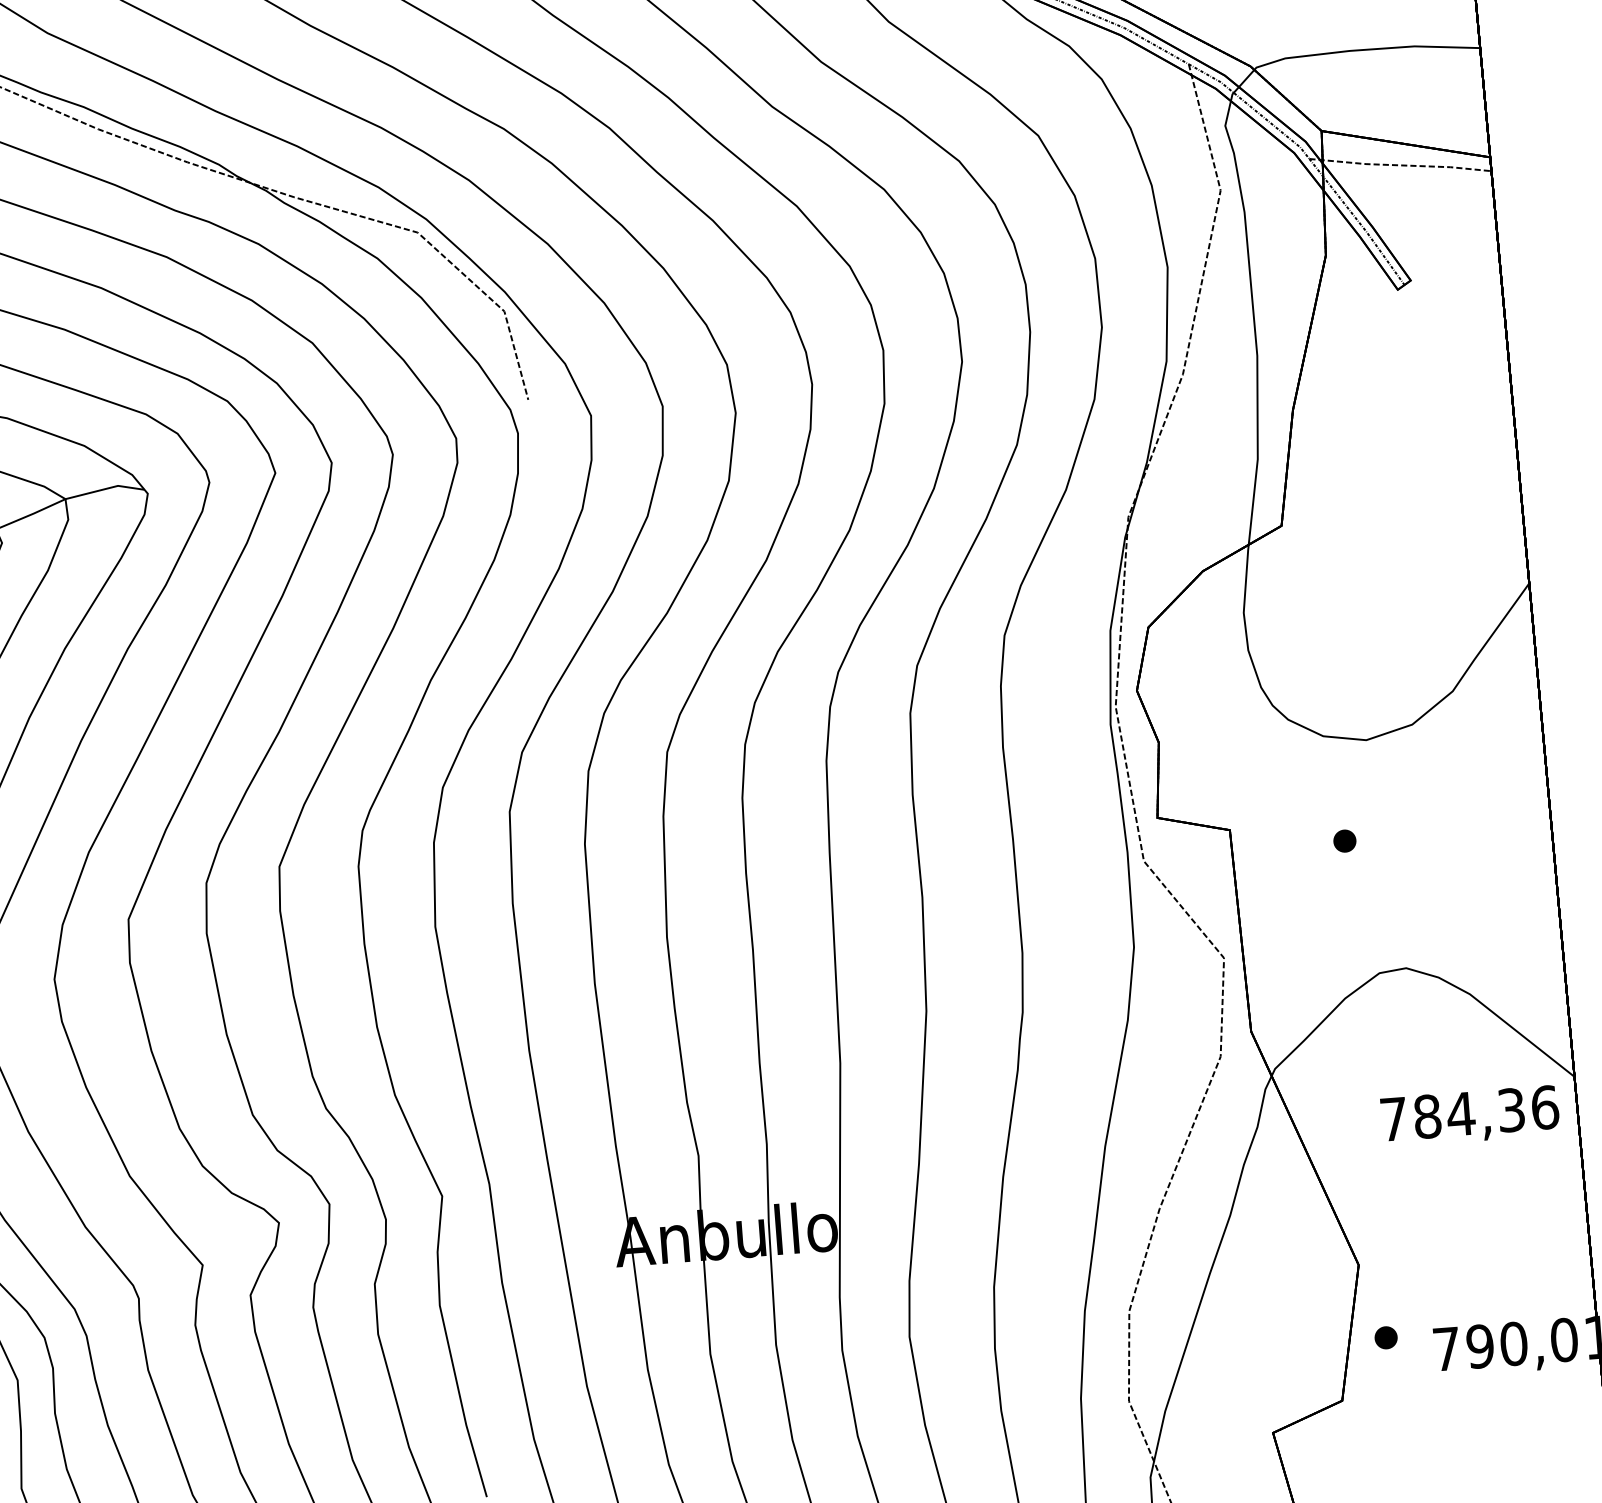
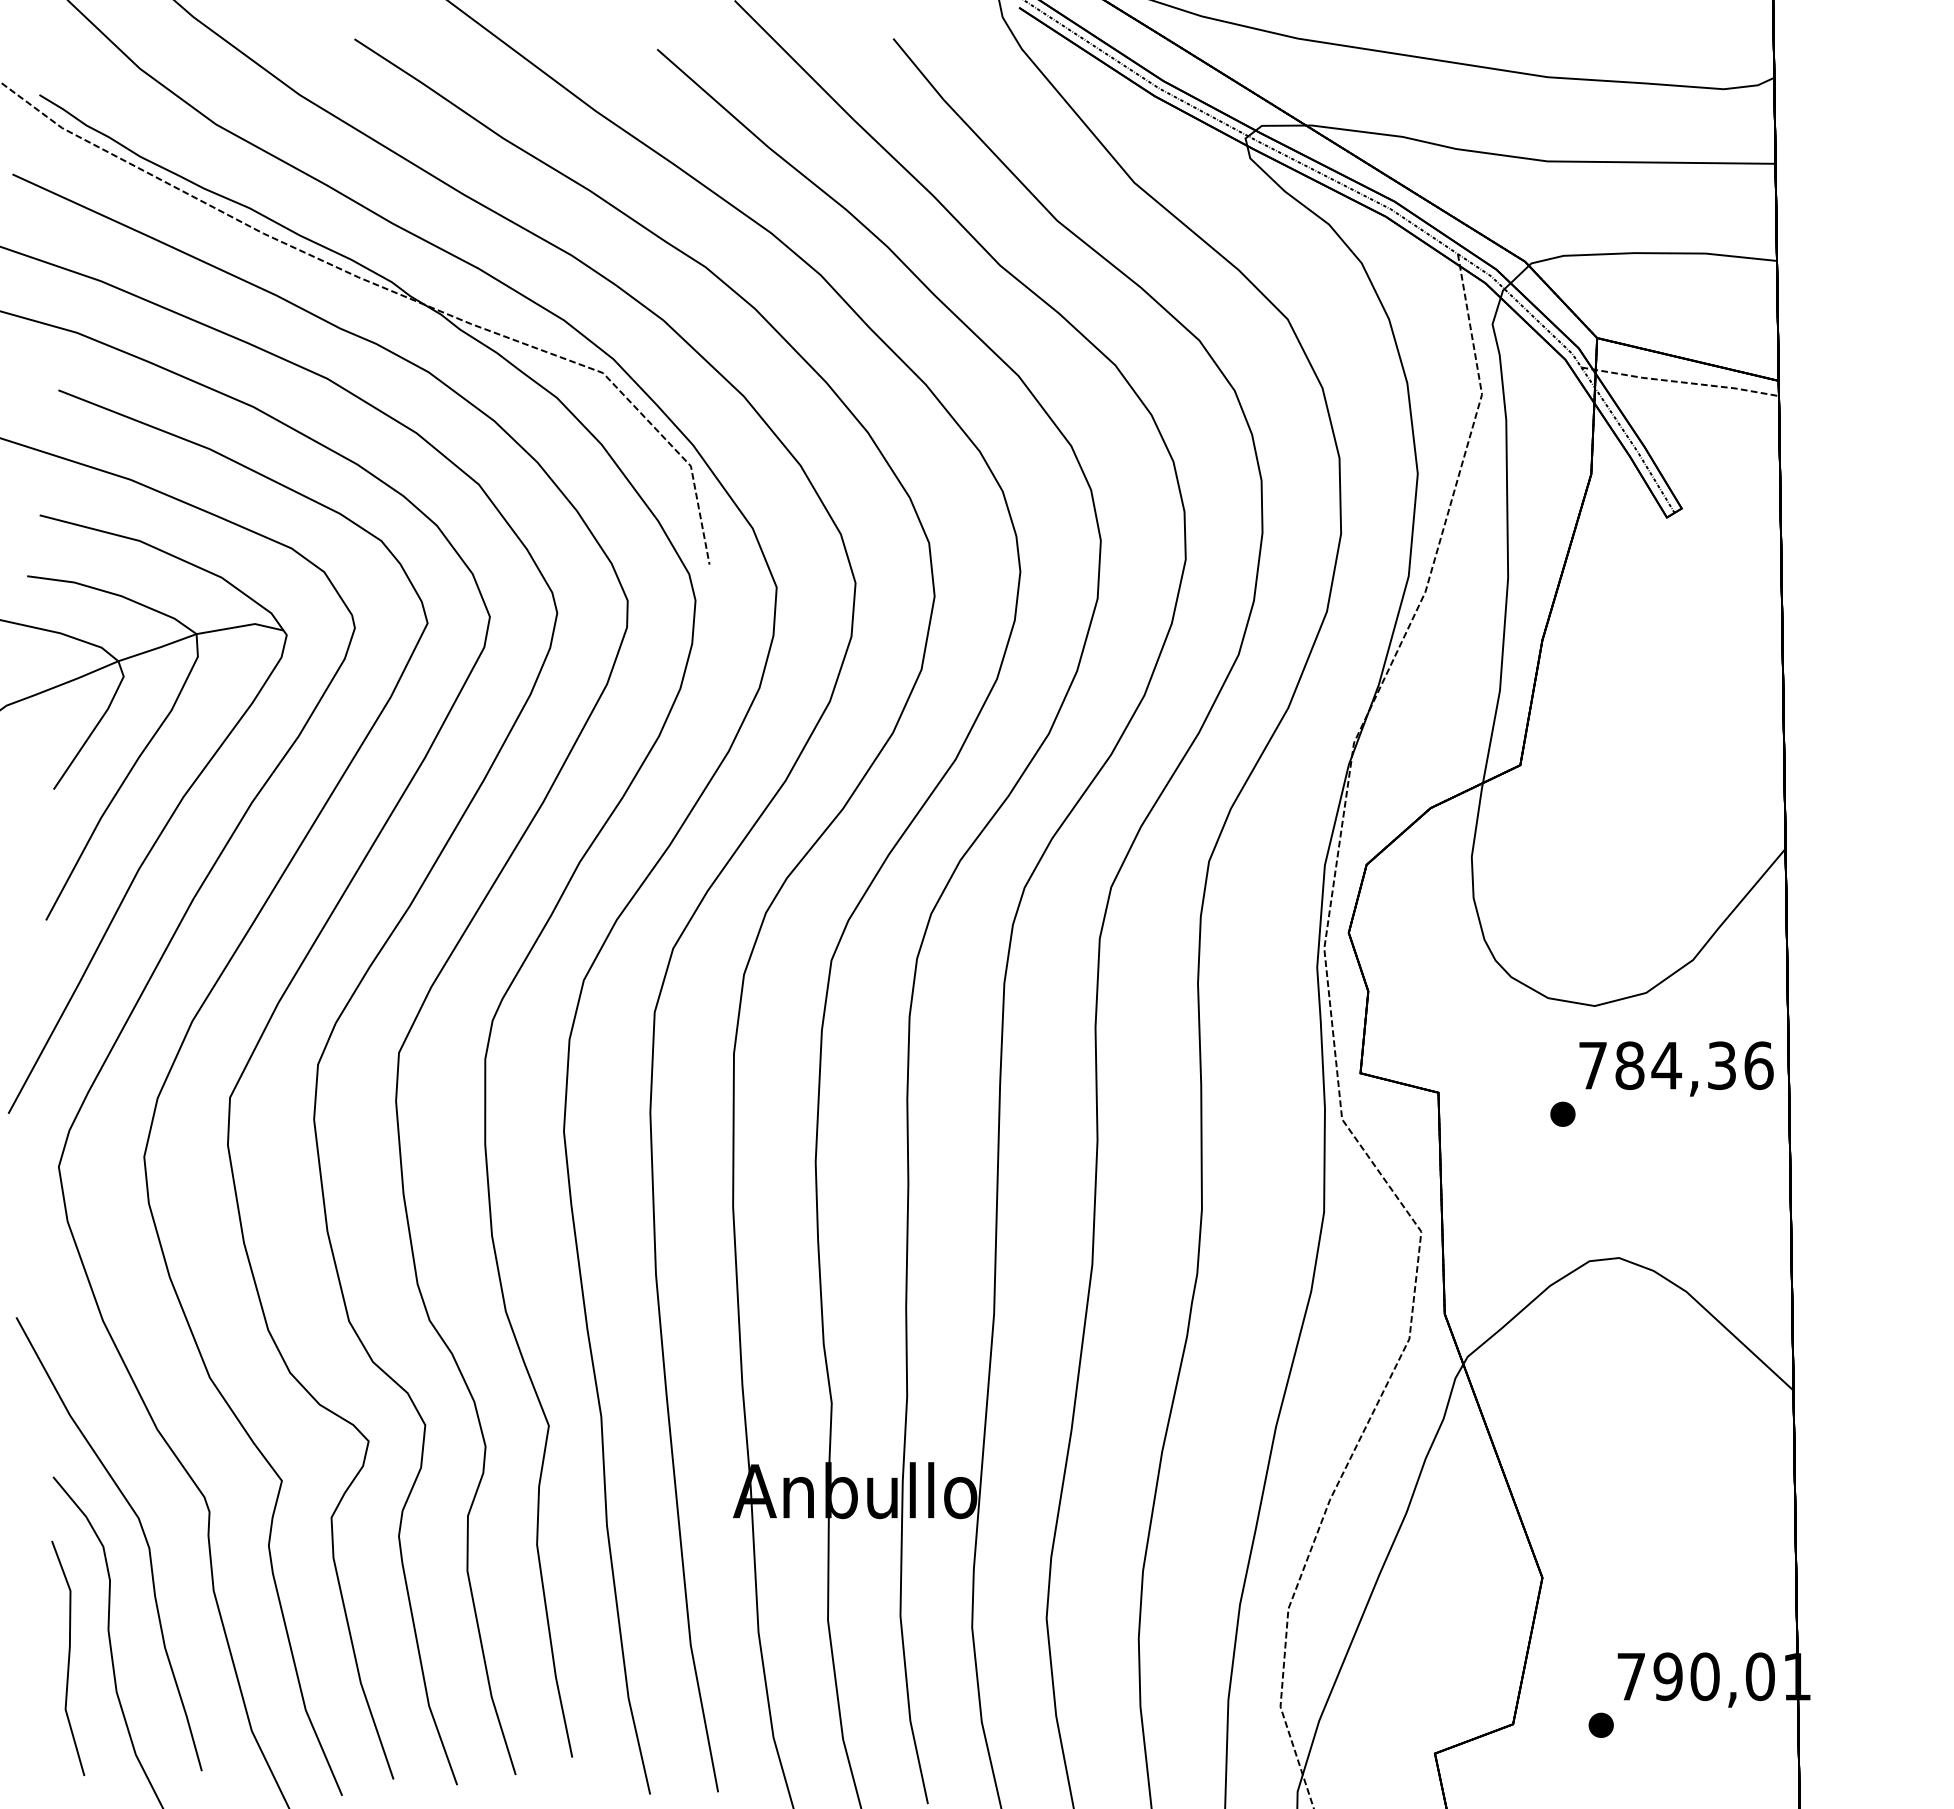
text: (1470, 1115) -> (1676, 1068), moved
part: (1385, 1337) -> (1600, 1724), moved

